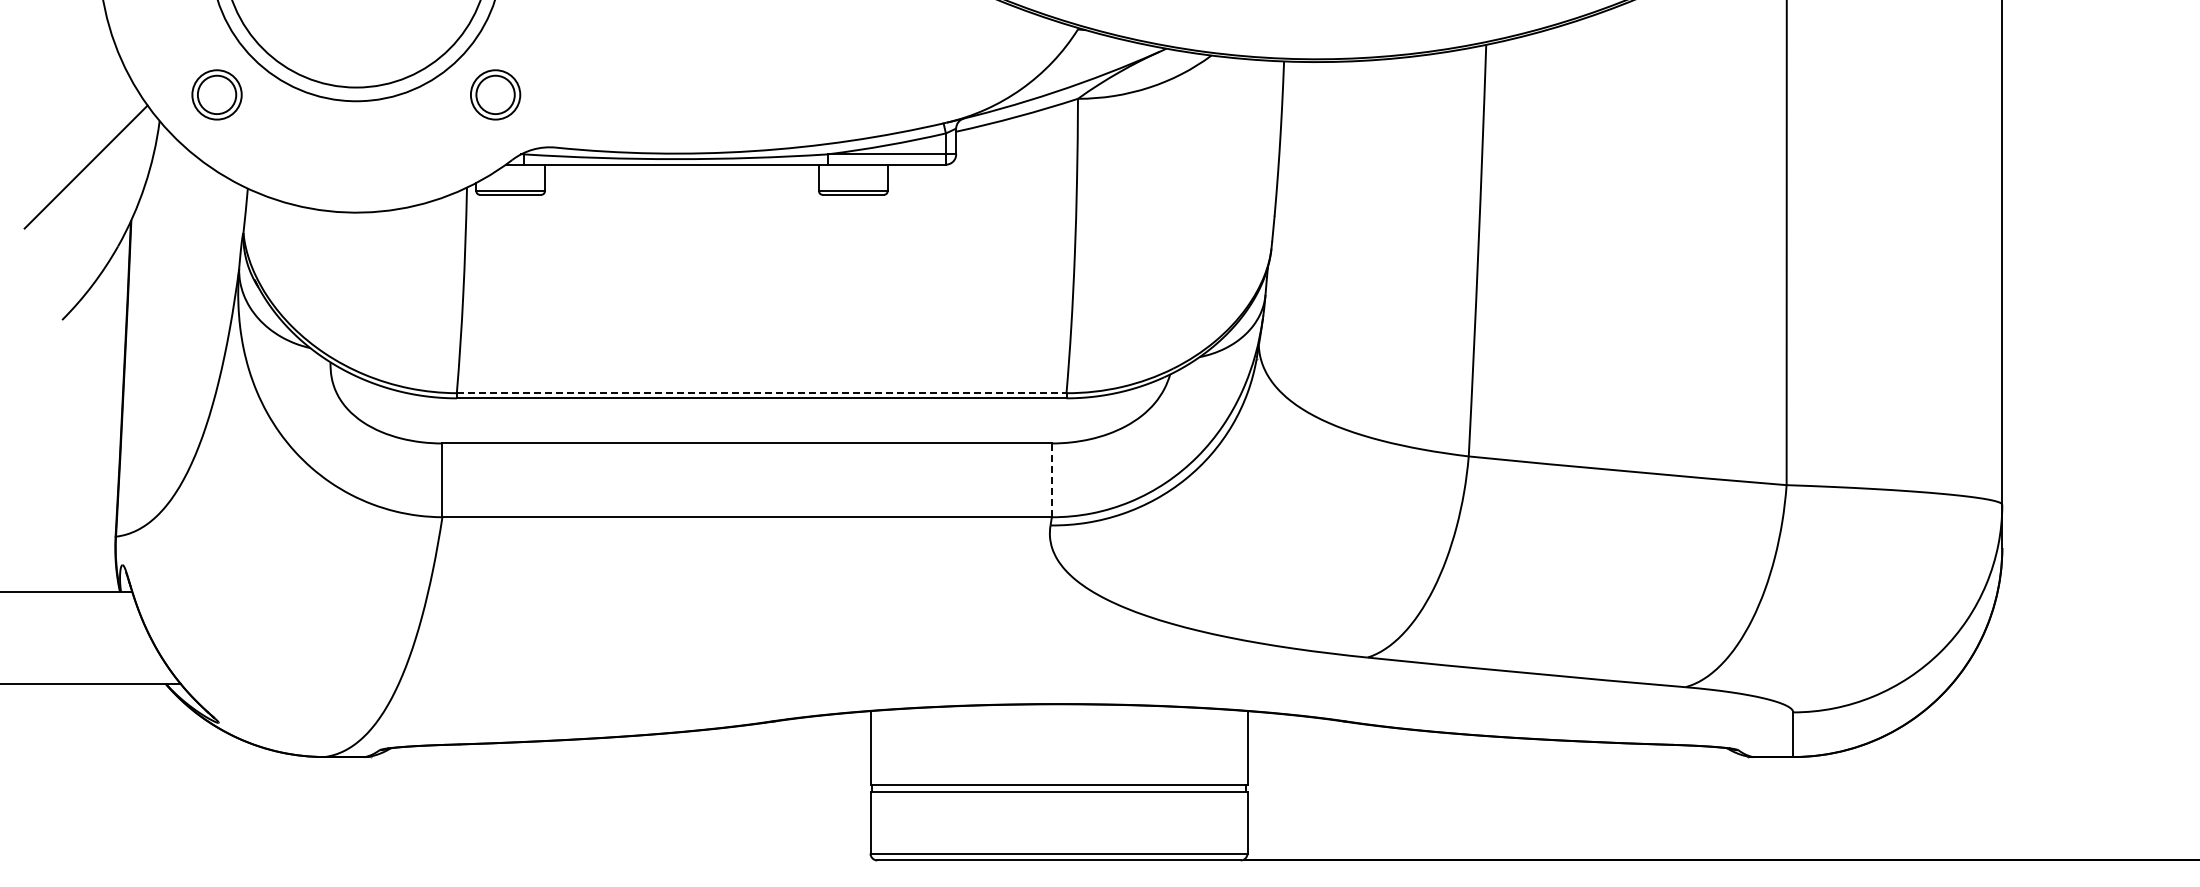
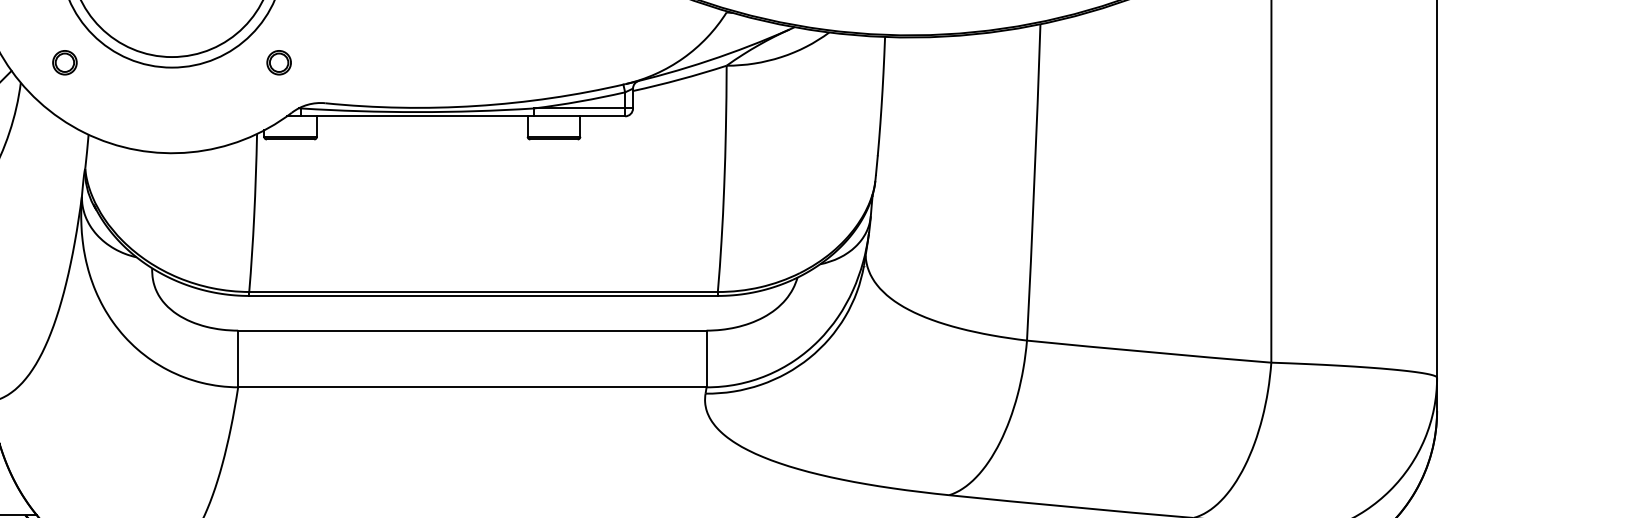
part: (216, 94) -> (64, 62), size x0.62
part: (495, 94) -> (278, 62), size x0.62
line: (761, 393) -> (483, 292), dashed -> solid
line: (1051, 480) -> (706, 359), dashed -> solid

